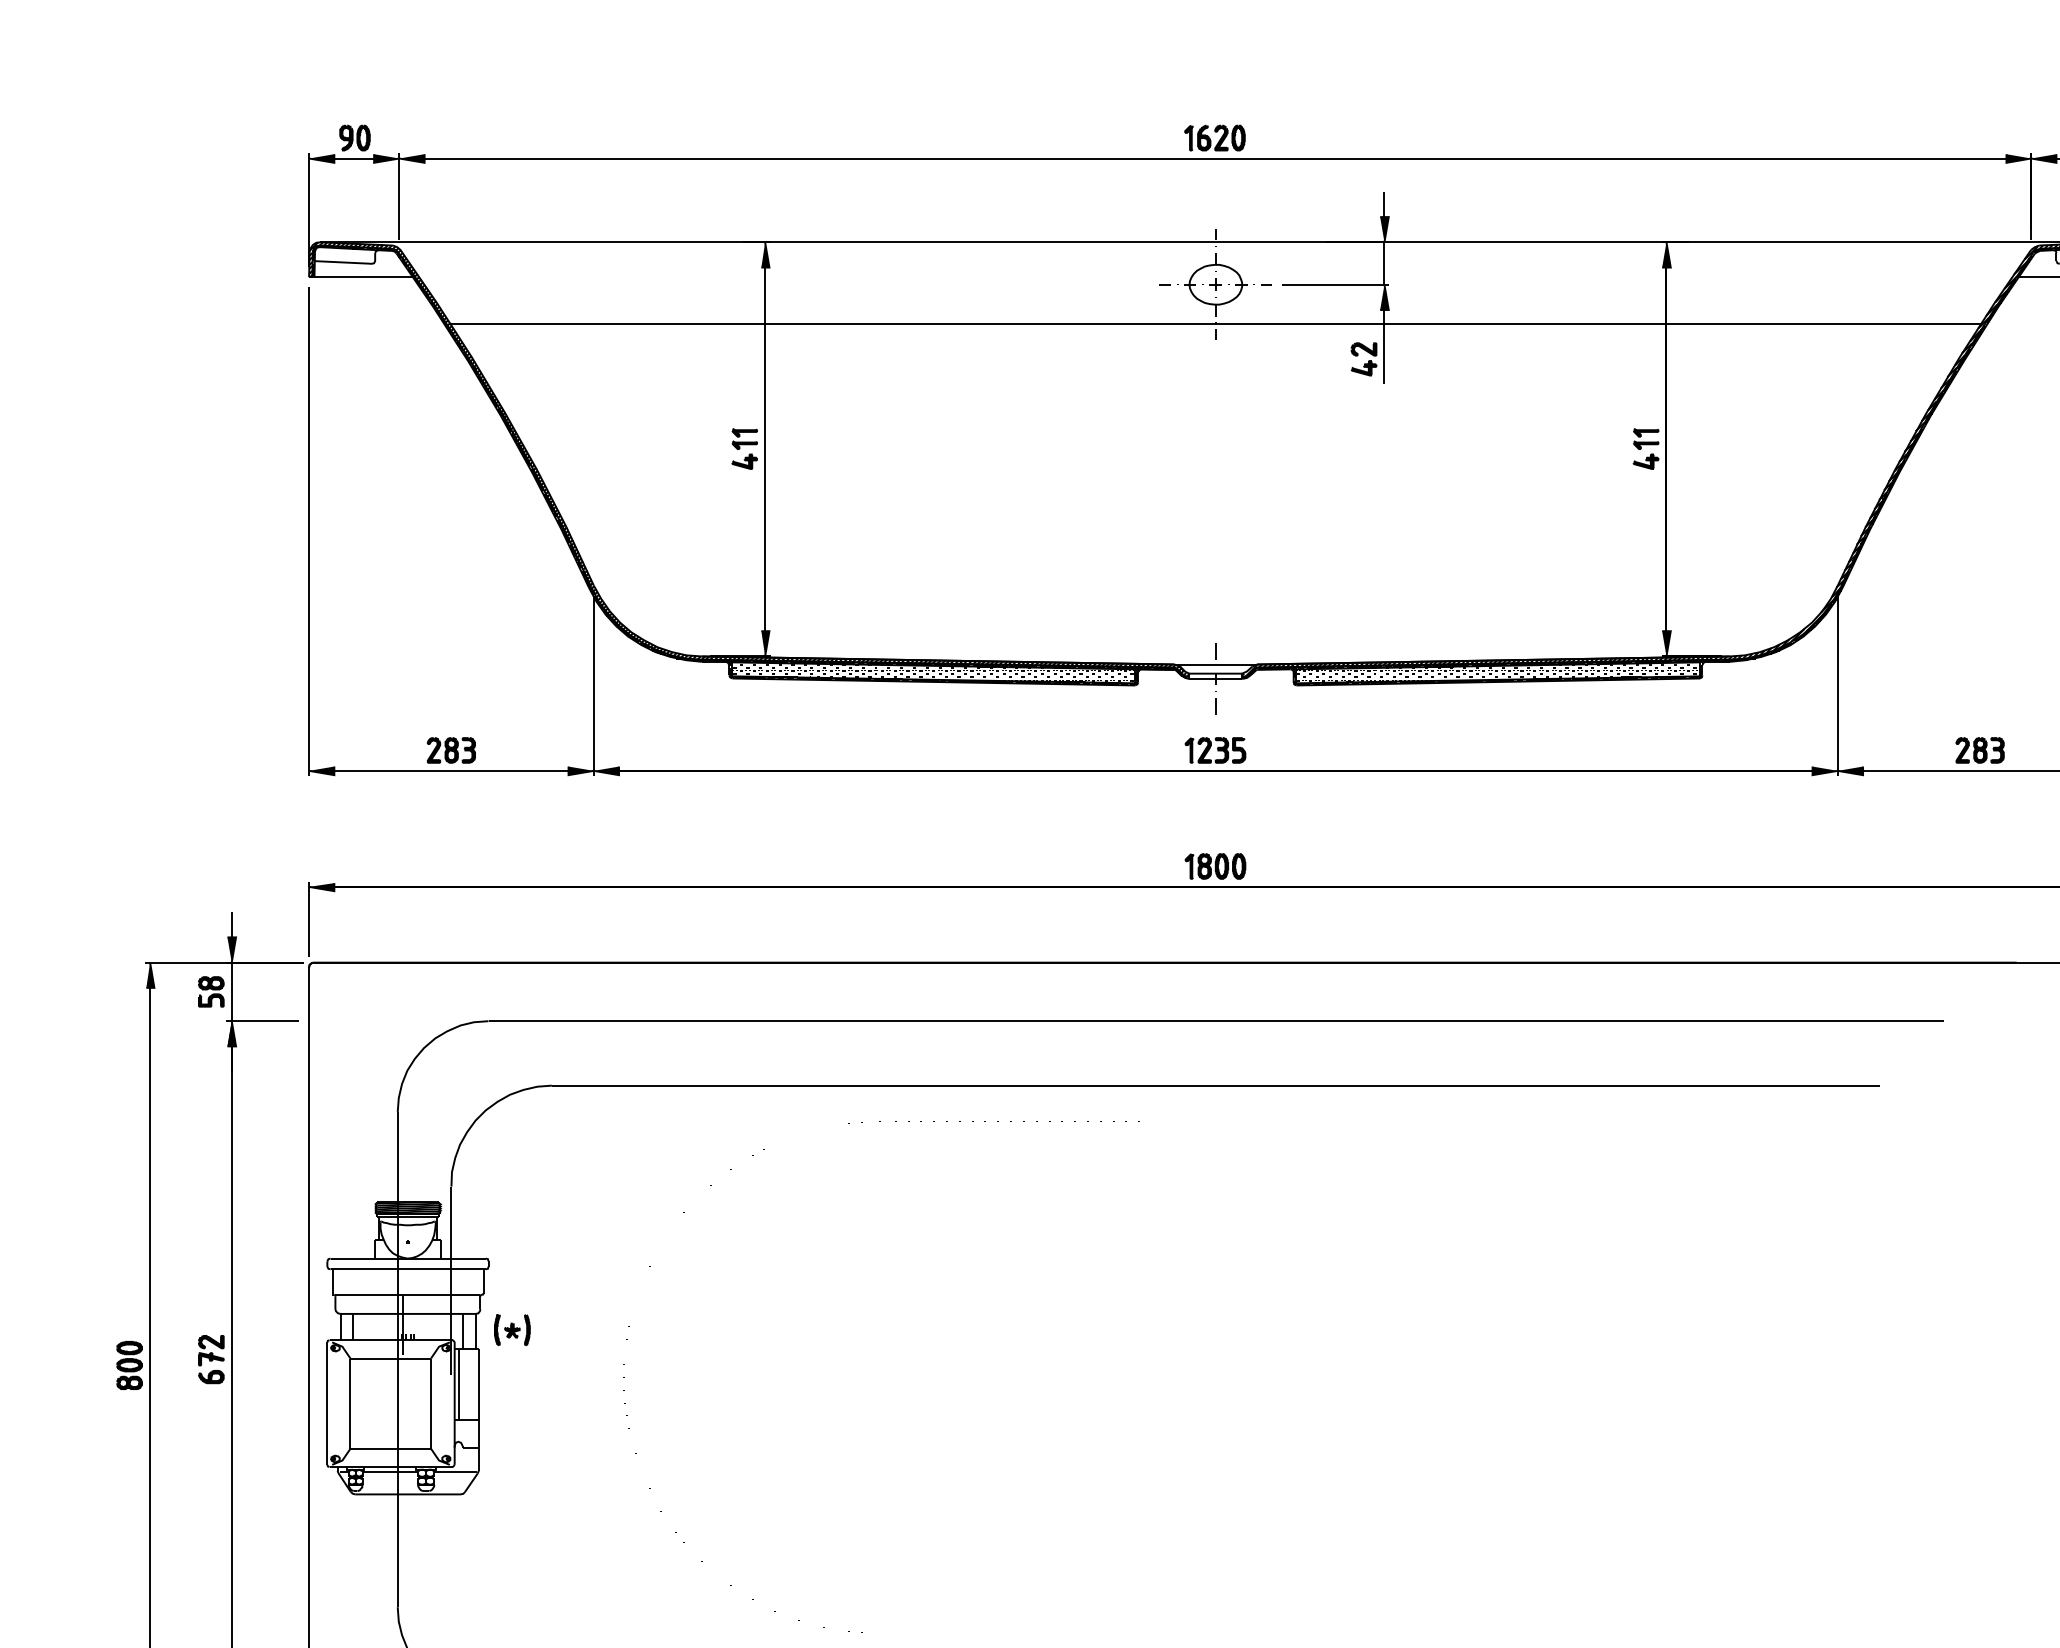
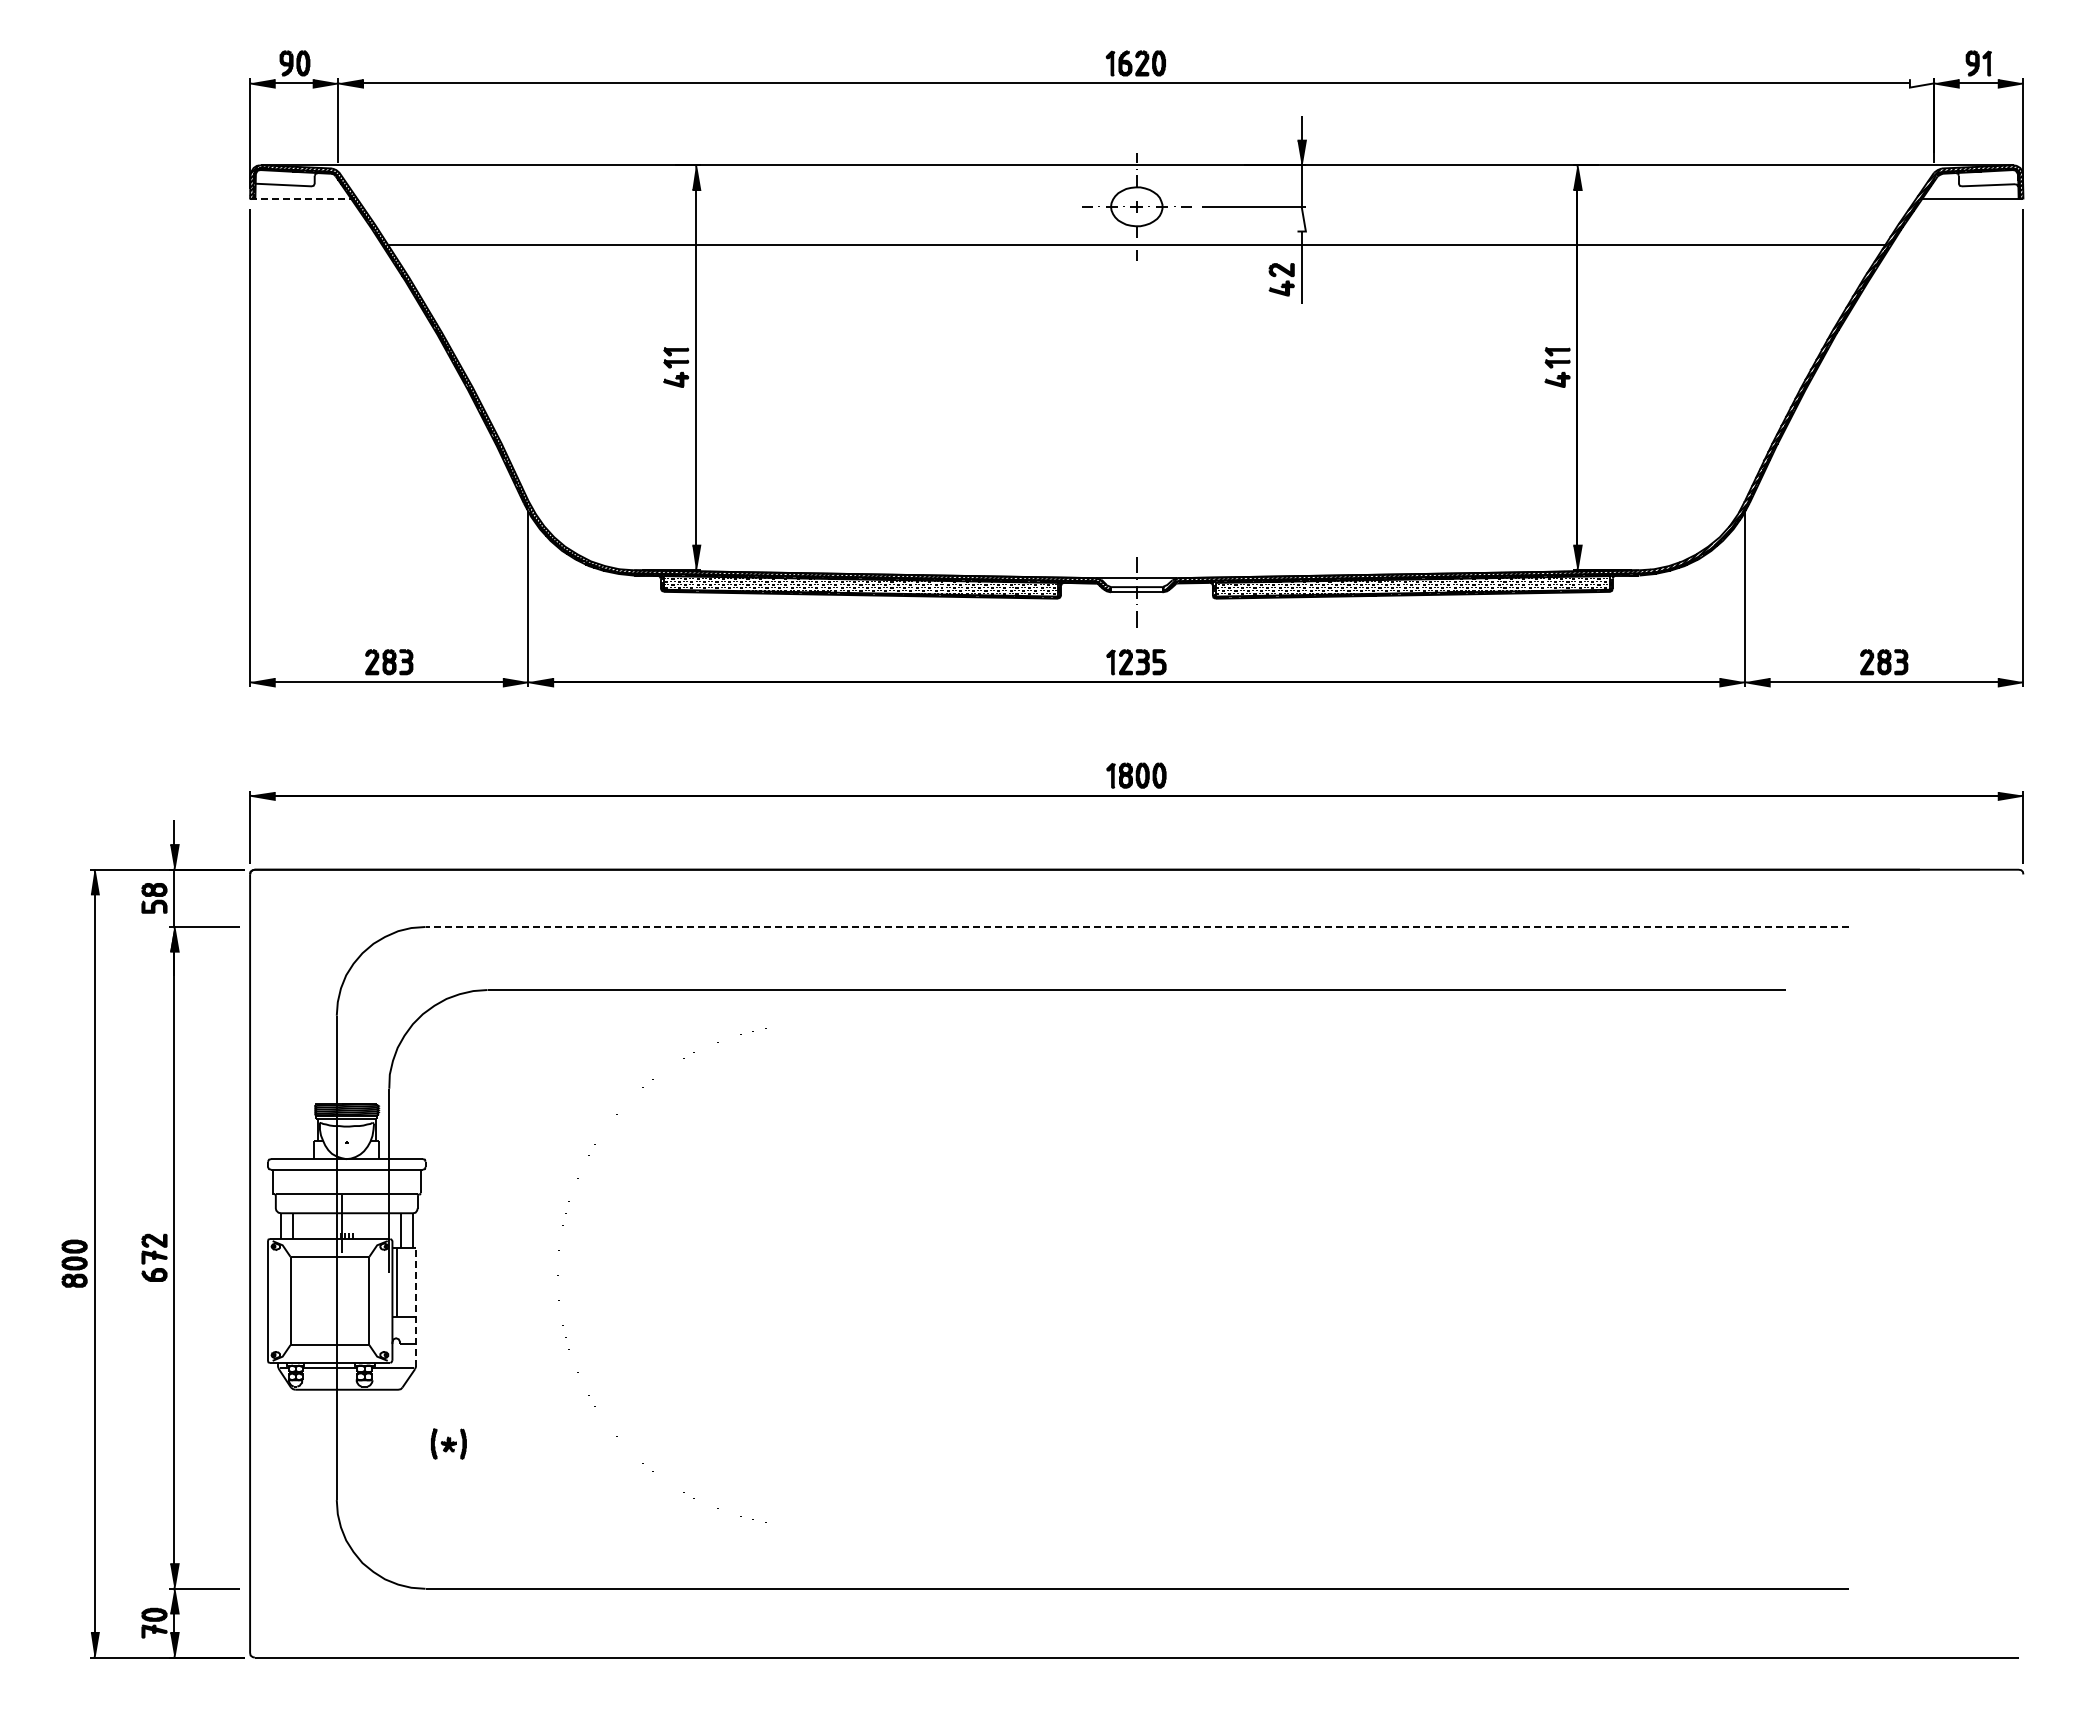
fill: (2018, 158) -> (1921, 83), removed
line: (361, 277) -> (301, 199), solid -> dashed
fill: (1384, 296) -> (1301, 218), removed
line: (1215, 1020) -> (1136, 926), solid -> dashed
part: (511, 1329) -> (448, 1443), moved
line: (479, 1409) -> (416, 1306), solid -> dashed

